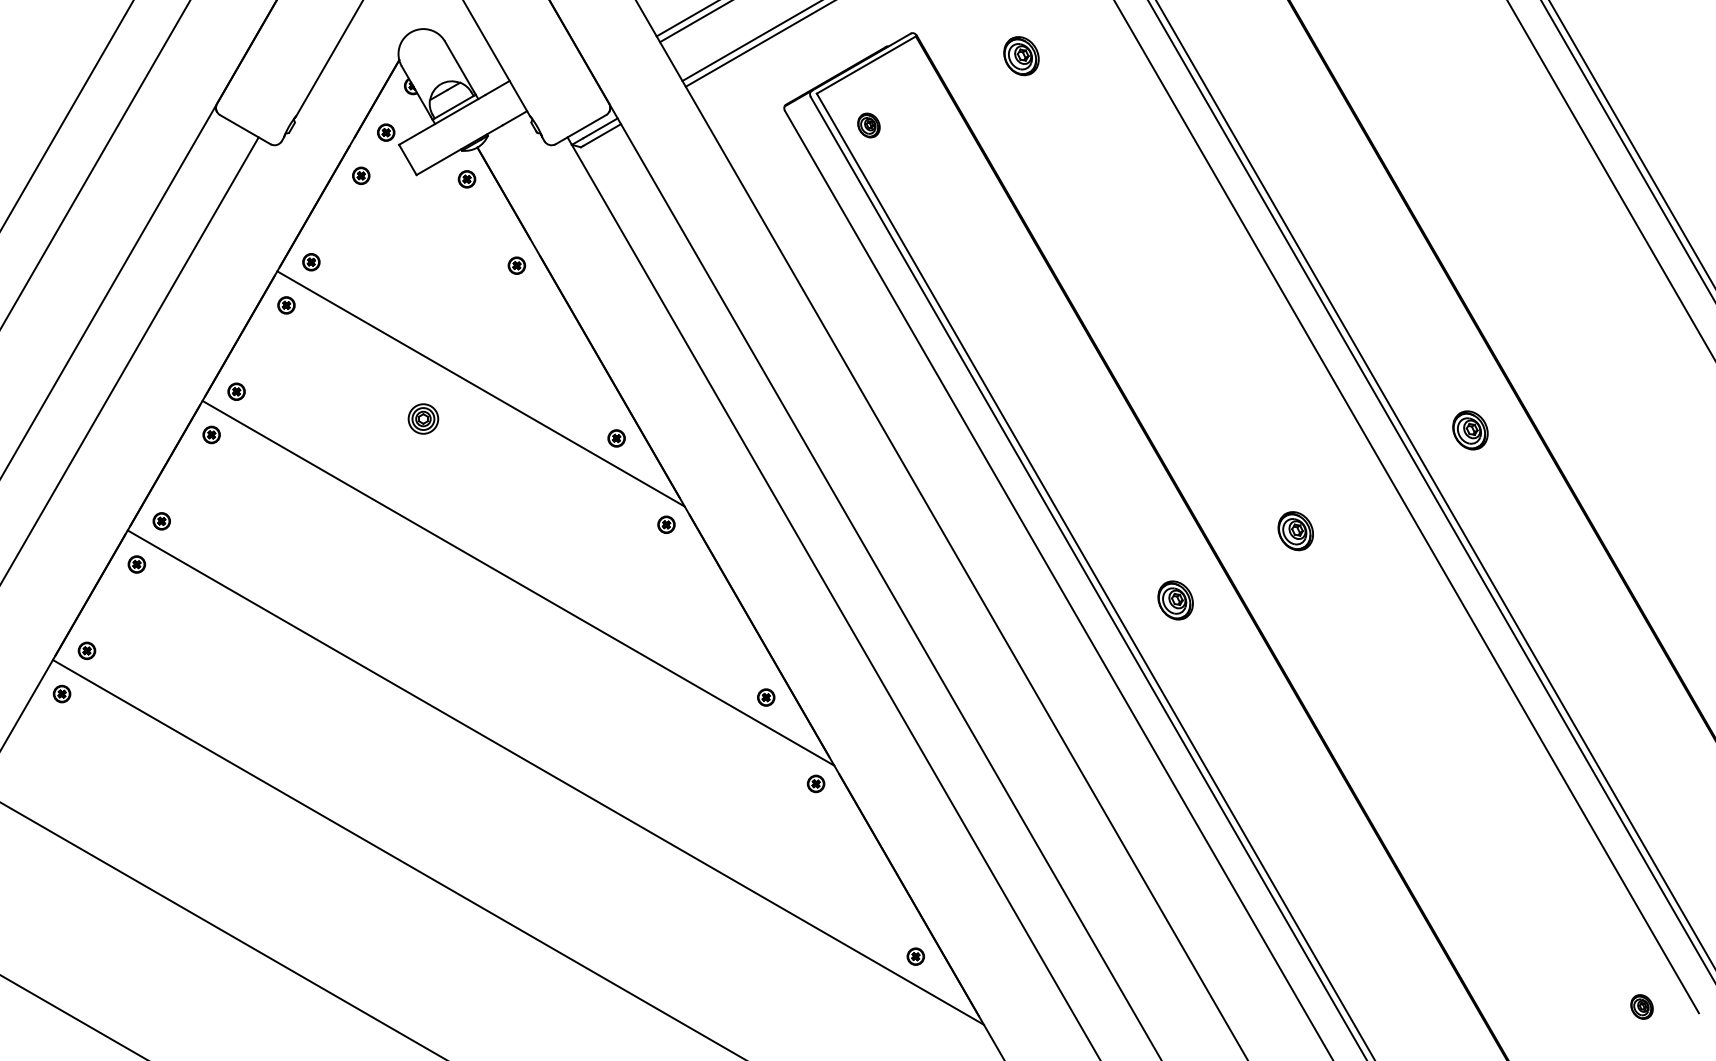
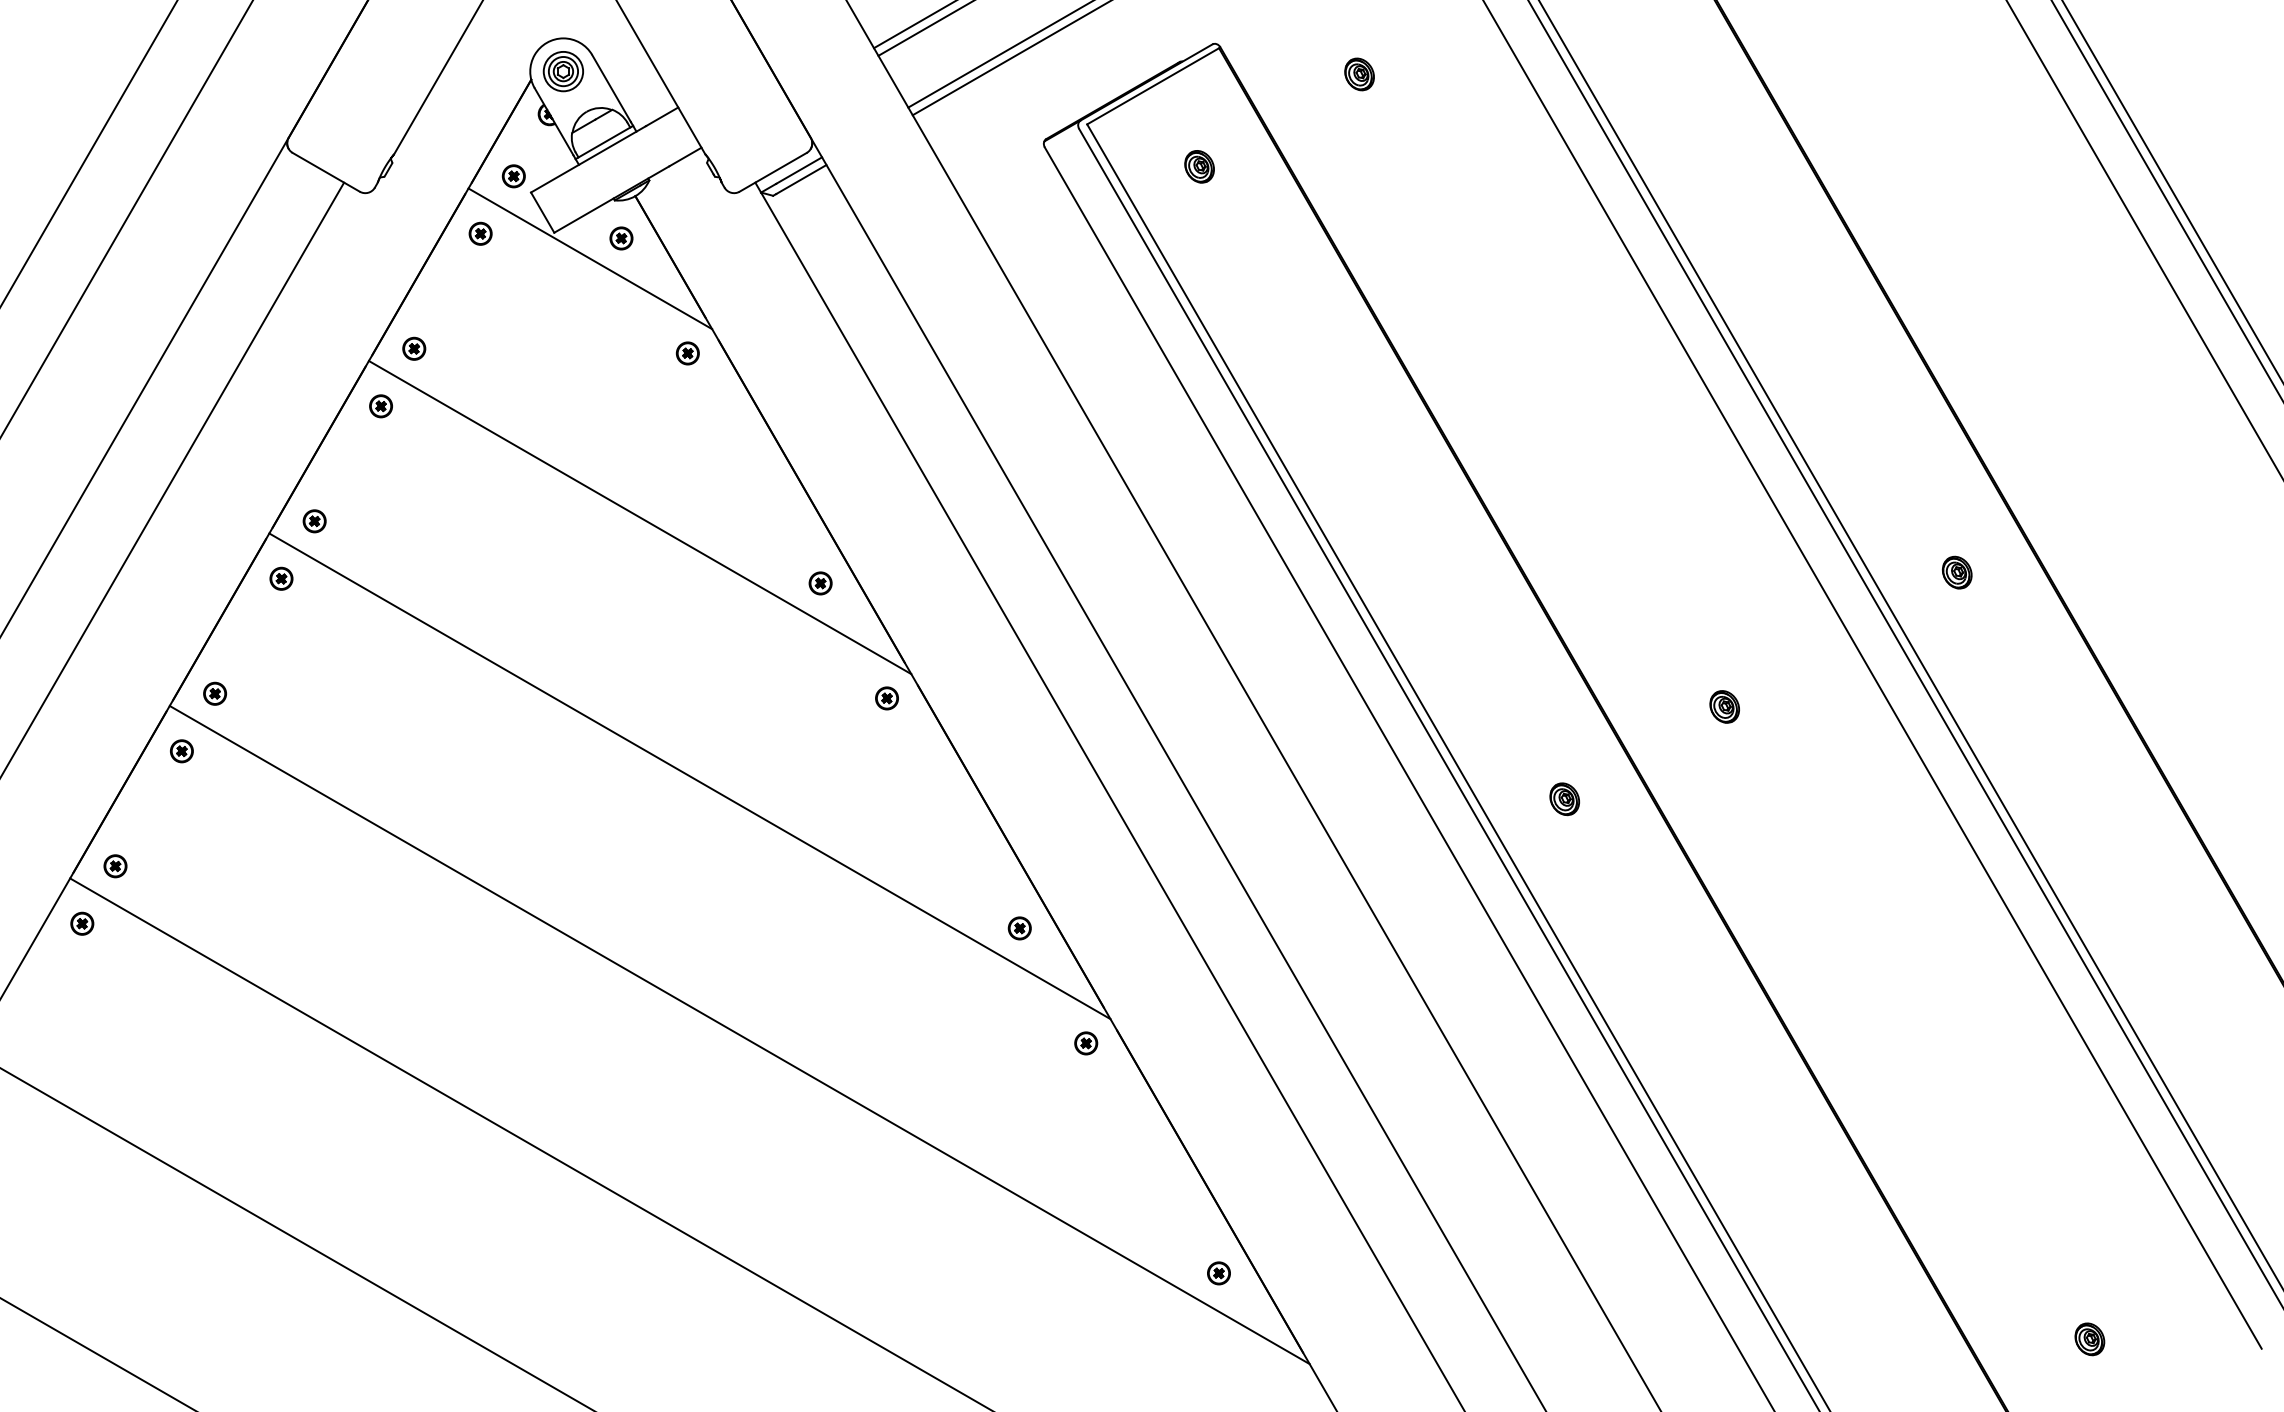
part: (1021, 56) -> (1359, 74), size x0.62
part: (868, 125) -> (1199, 166), moved
line: (443, 194) -> (590, 258), added
part: (422, 418) -> (562, 71), moved
part: (1469, 430) -> (1956, 572), size x0.62
part: (1295, 530) -> (1724, 706), size x0.62
part: (1175, 600) -> (1564, 799), size x0.62
part: (1641, 1007) -> (2089, 1339), moved

